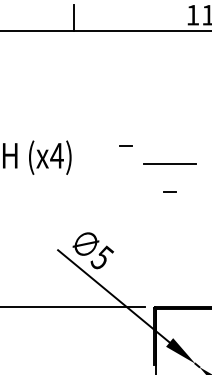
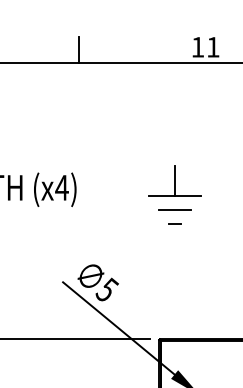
line: (125, 145) -> (130, 177), removed
line: (169, 148) -> (174, 180), added
line: (169, 177) -> (174, 209), added

